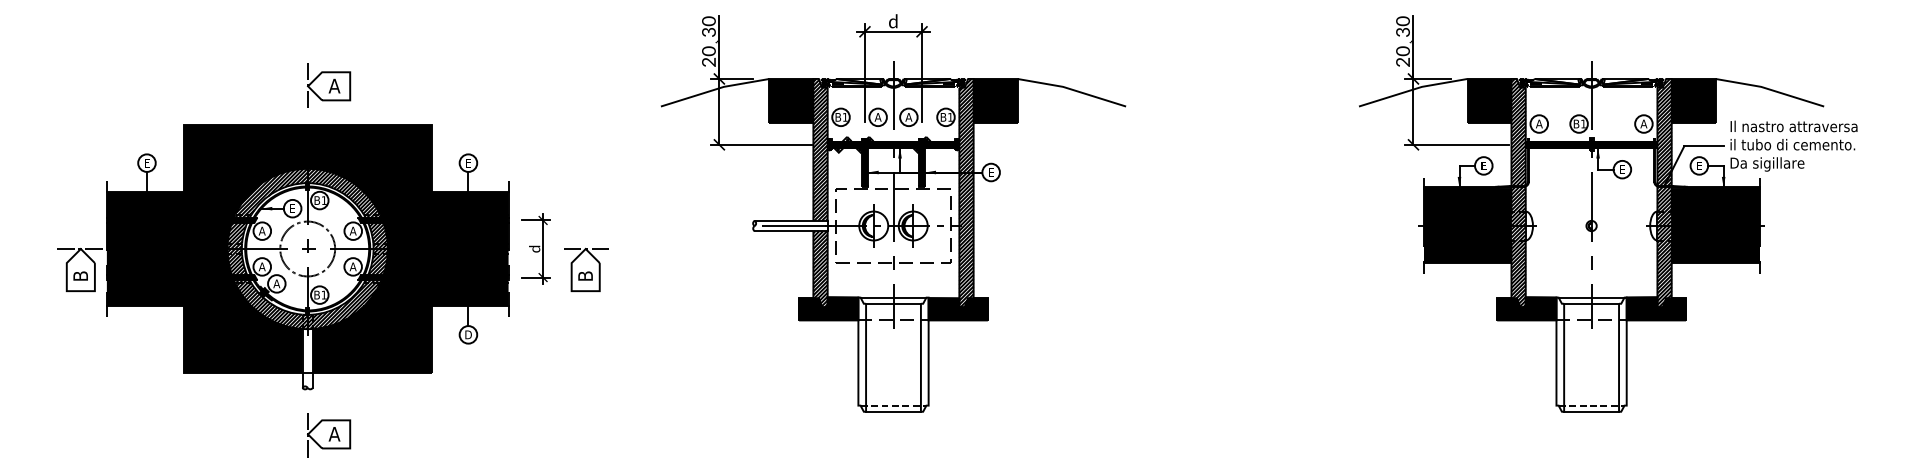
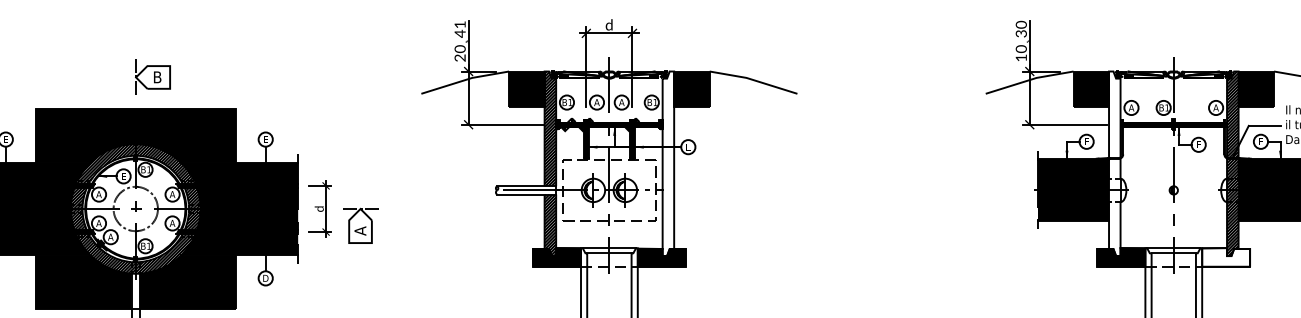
text: (708, 26) -> (459, 29), 30 -> 41
text: (1402, 61) -> (1020, 57), 20 -> 10
text: (334, 85) -> (157, 76), A -> B
hatch: (966, 192) -> (668, 163), removed
hatch: (1518, 192) -> (1114, 163), removed
text: (585, 276) -> (360, 231), B -> A
fill: (1655, 308) -> (1225, 257), removed

